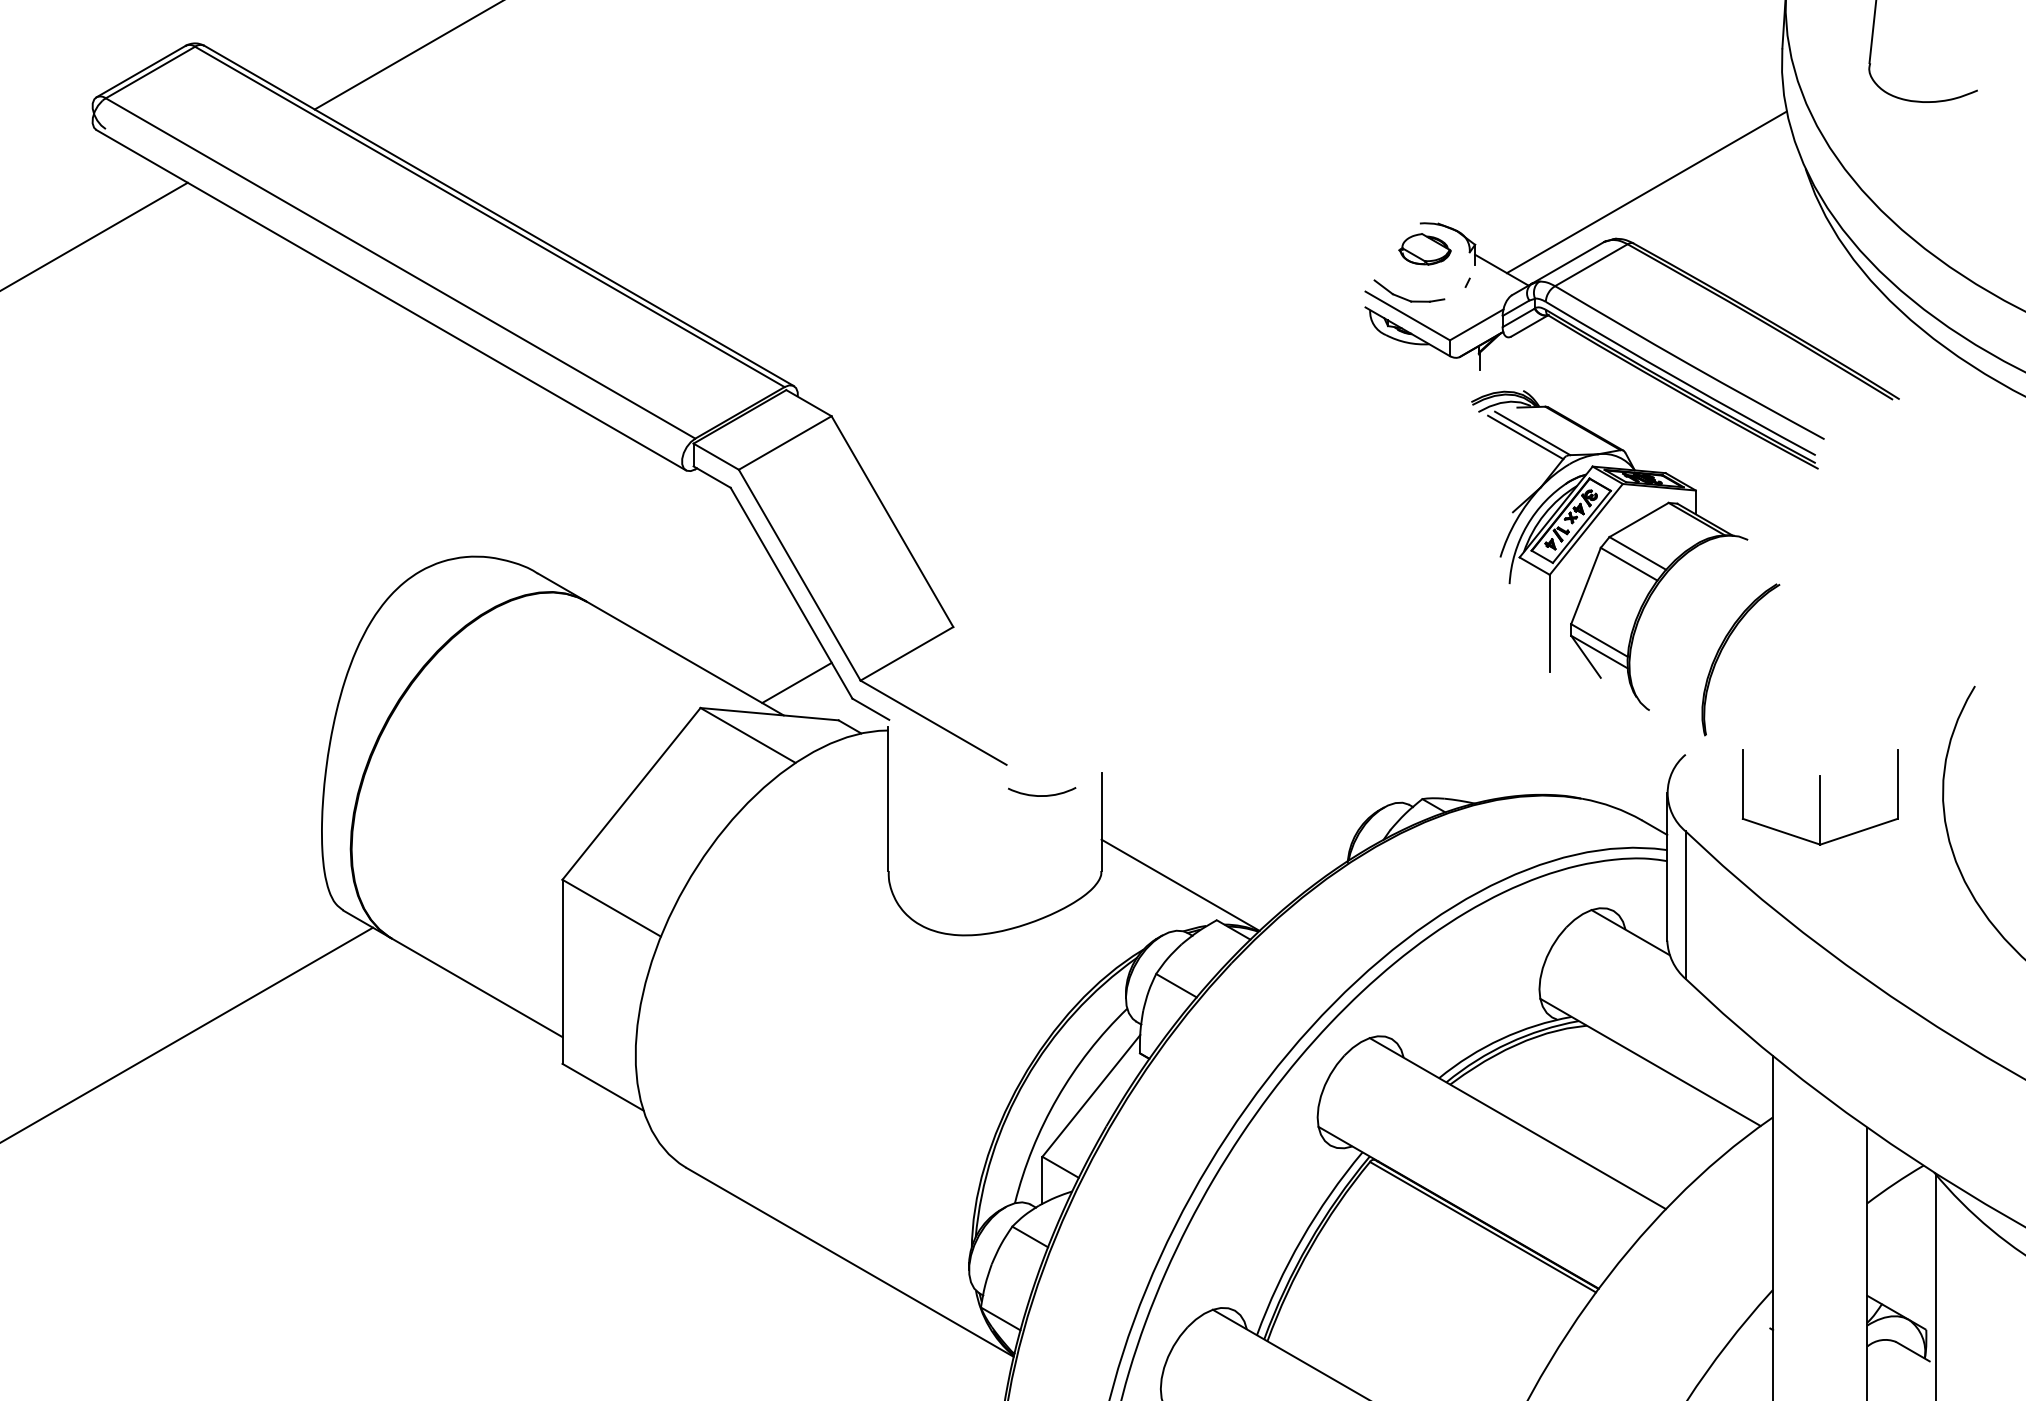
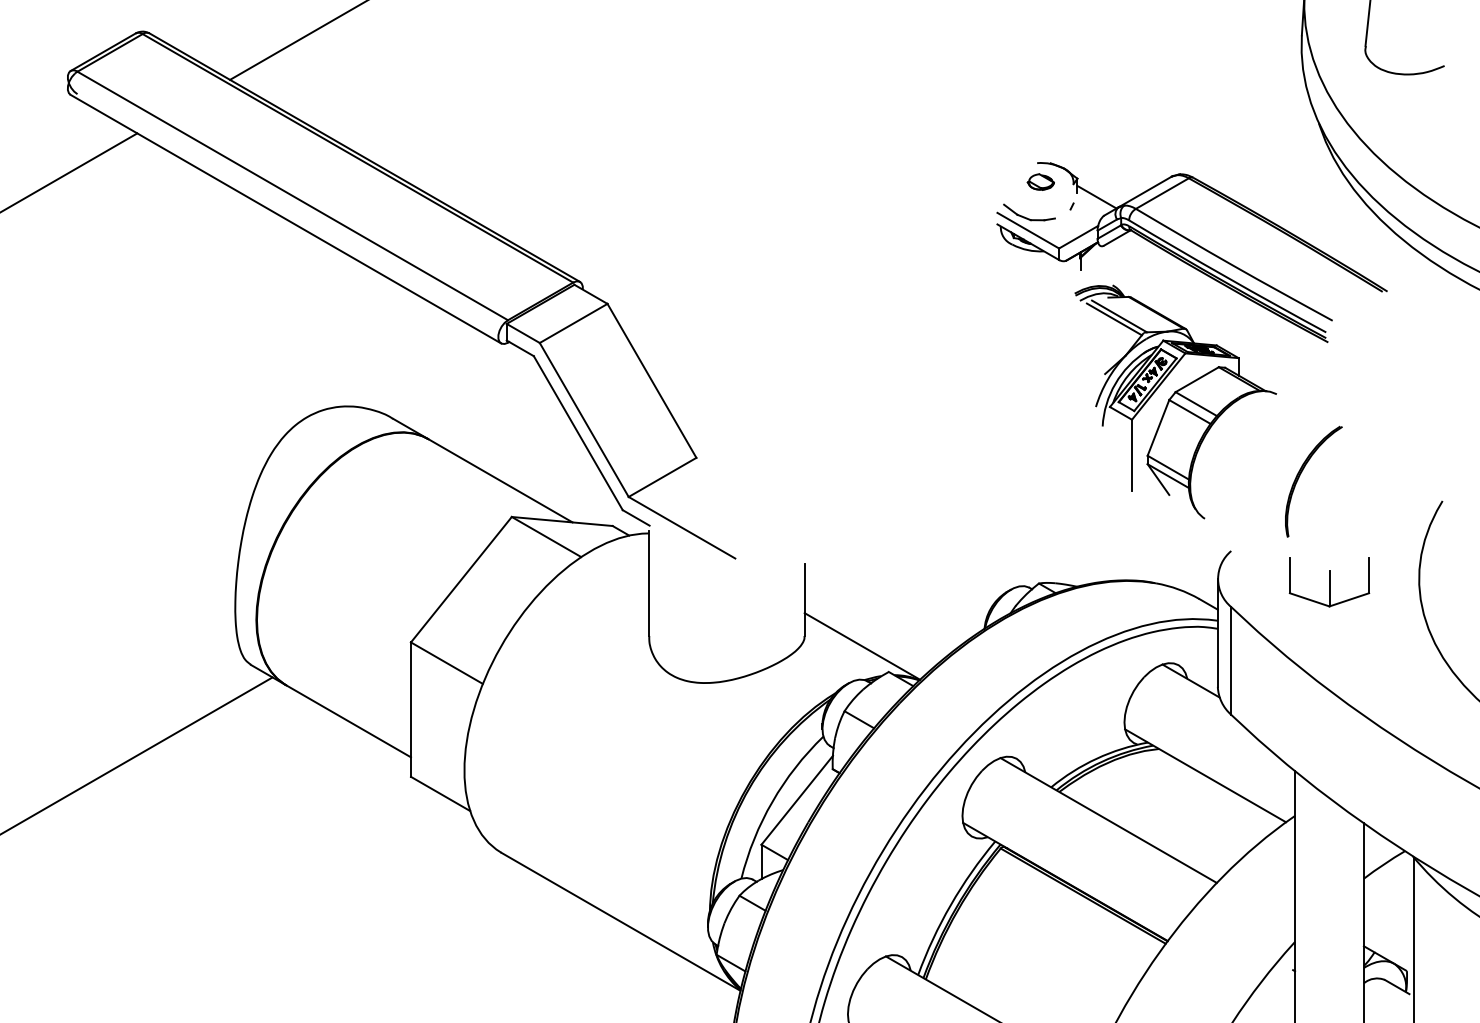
line: (1646, 192) -> (1202, 140), removed
part: (1424, 249) -> (1040, 182), size x0.7
part: (1722, 650) -> (1300, 474), moved
line: (796, 682) -> (581, 498), removed
arc: (1042, 795) -> (761, 580), removed
part: (1819, 797) -> (1328, 582), size x0.7

